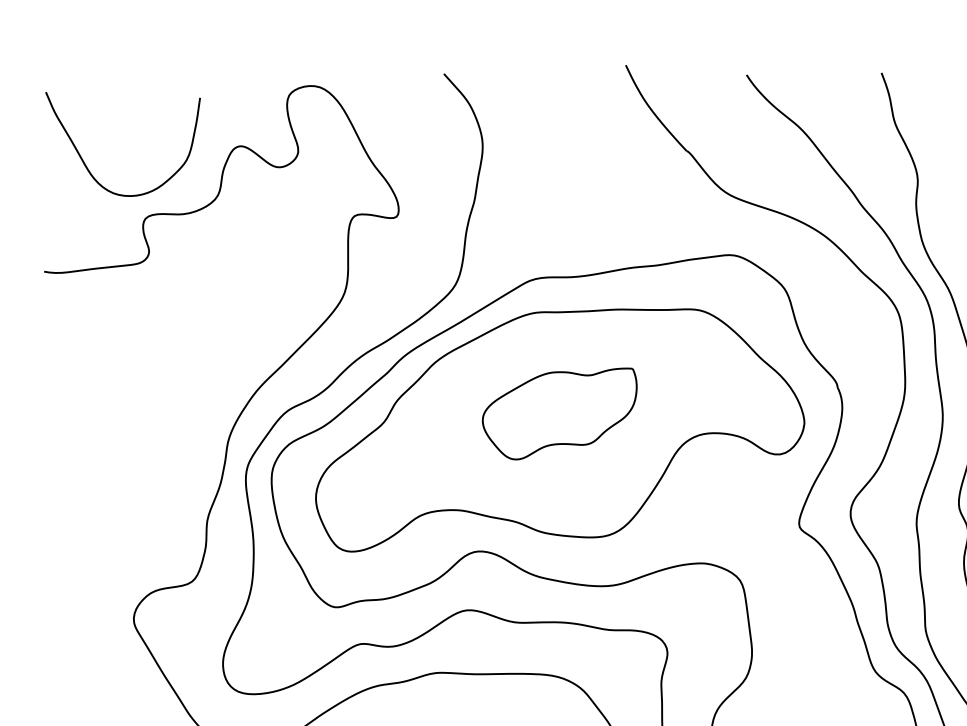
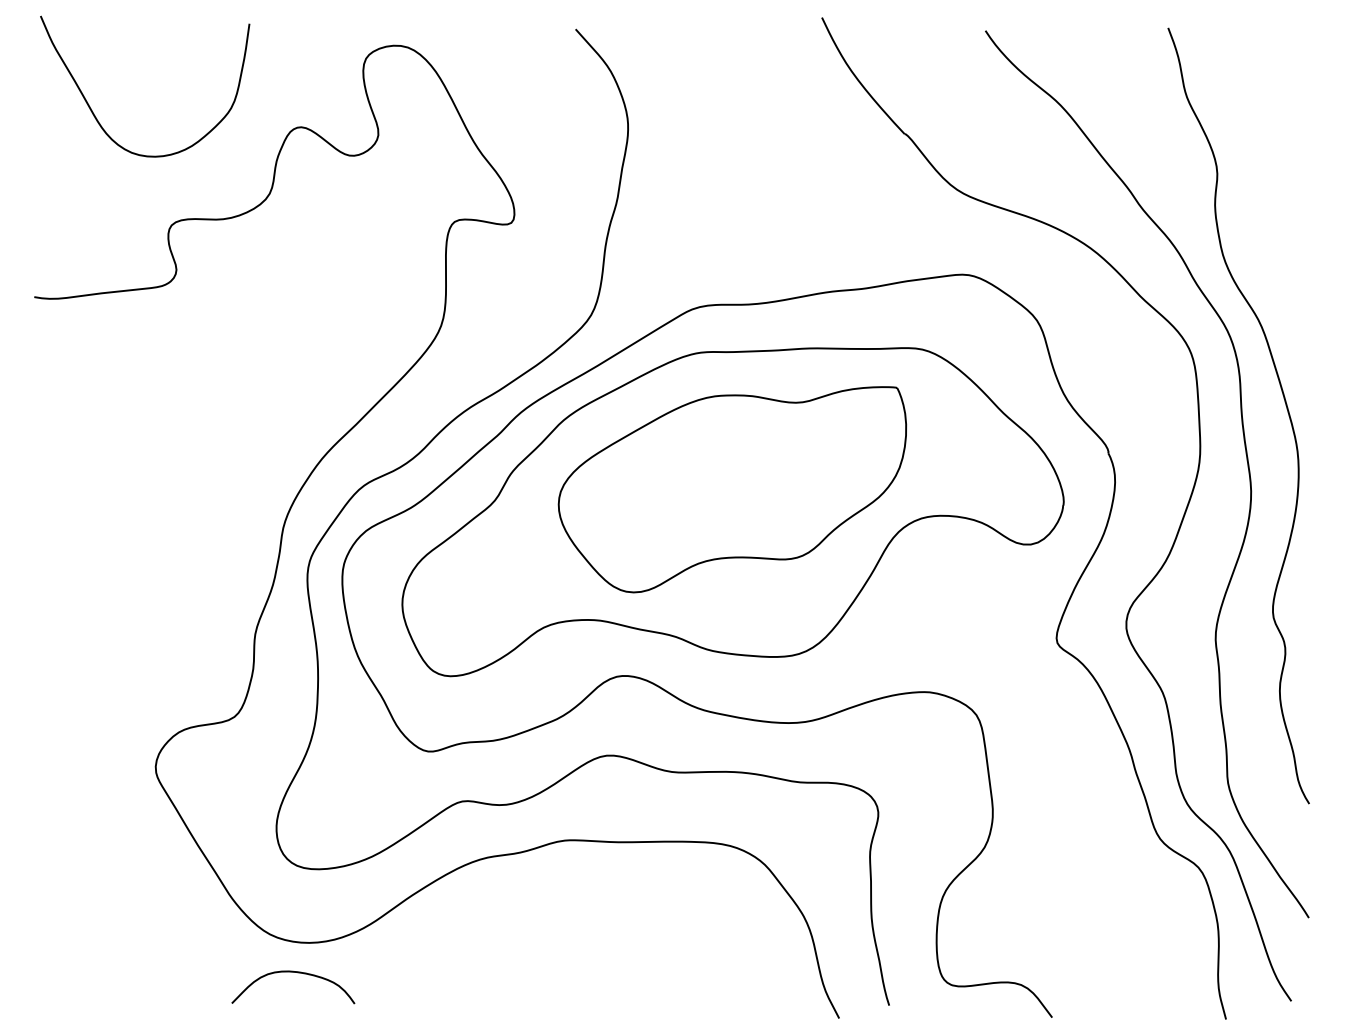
curve: (87, 167) -> (97, 118), moved
part: (559, 413) -> (732, 489), size x1.67

